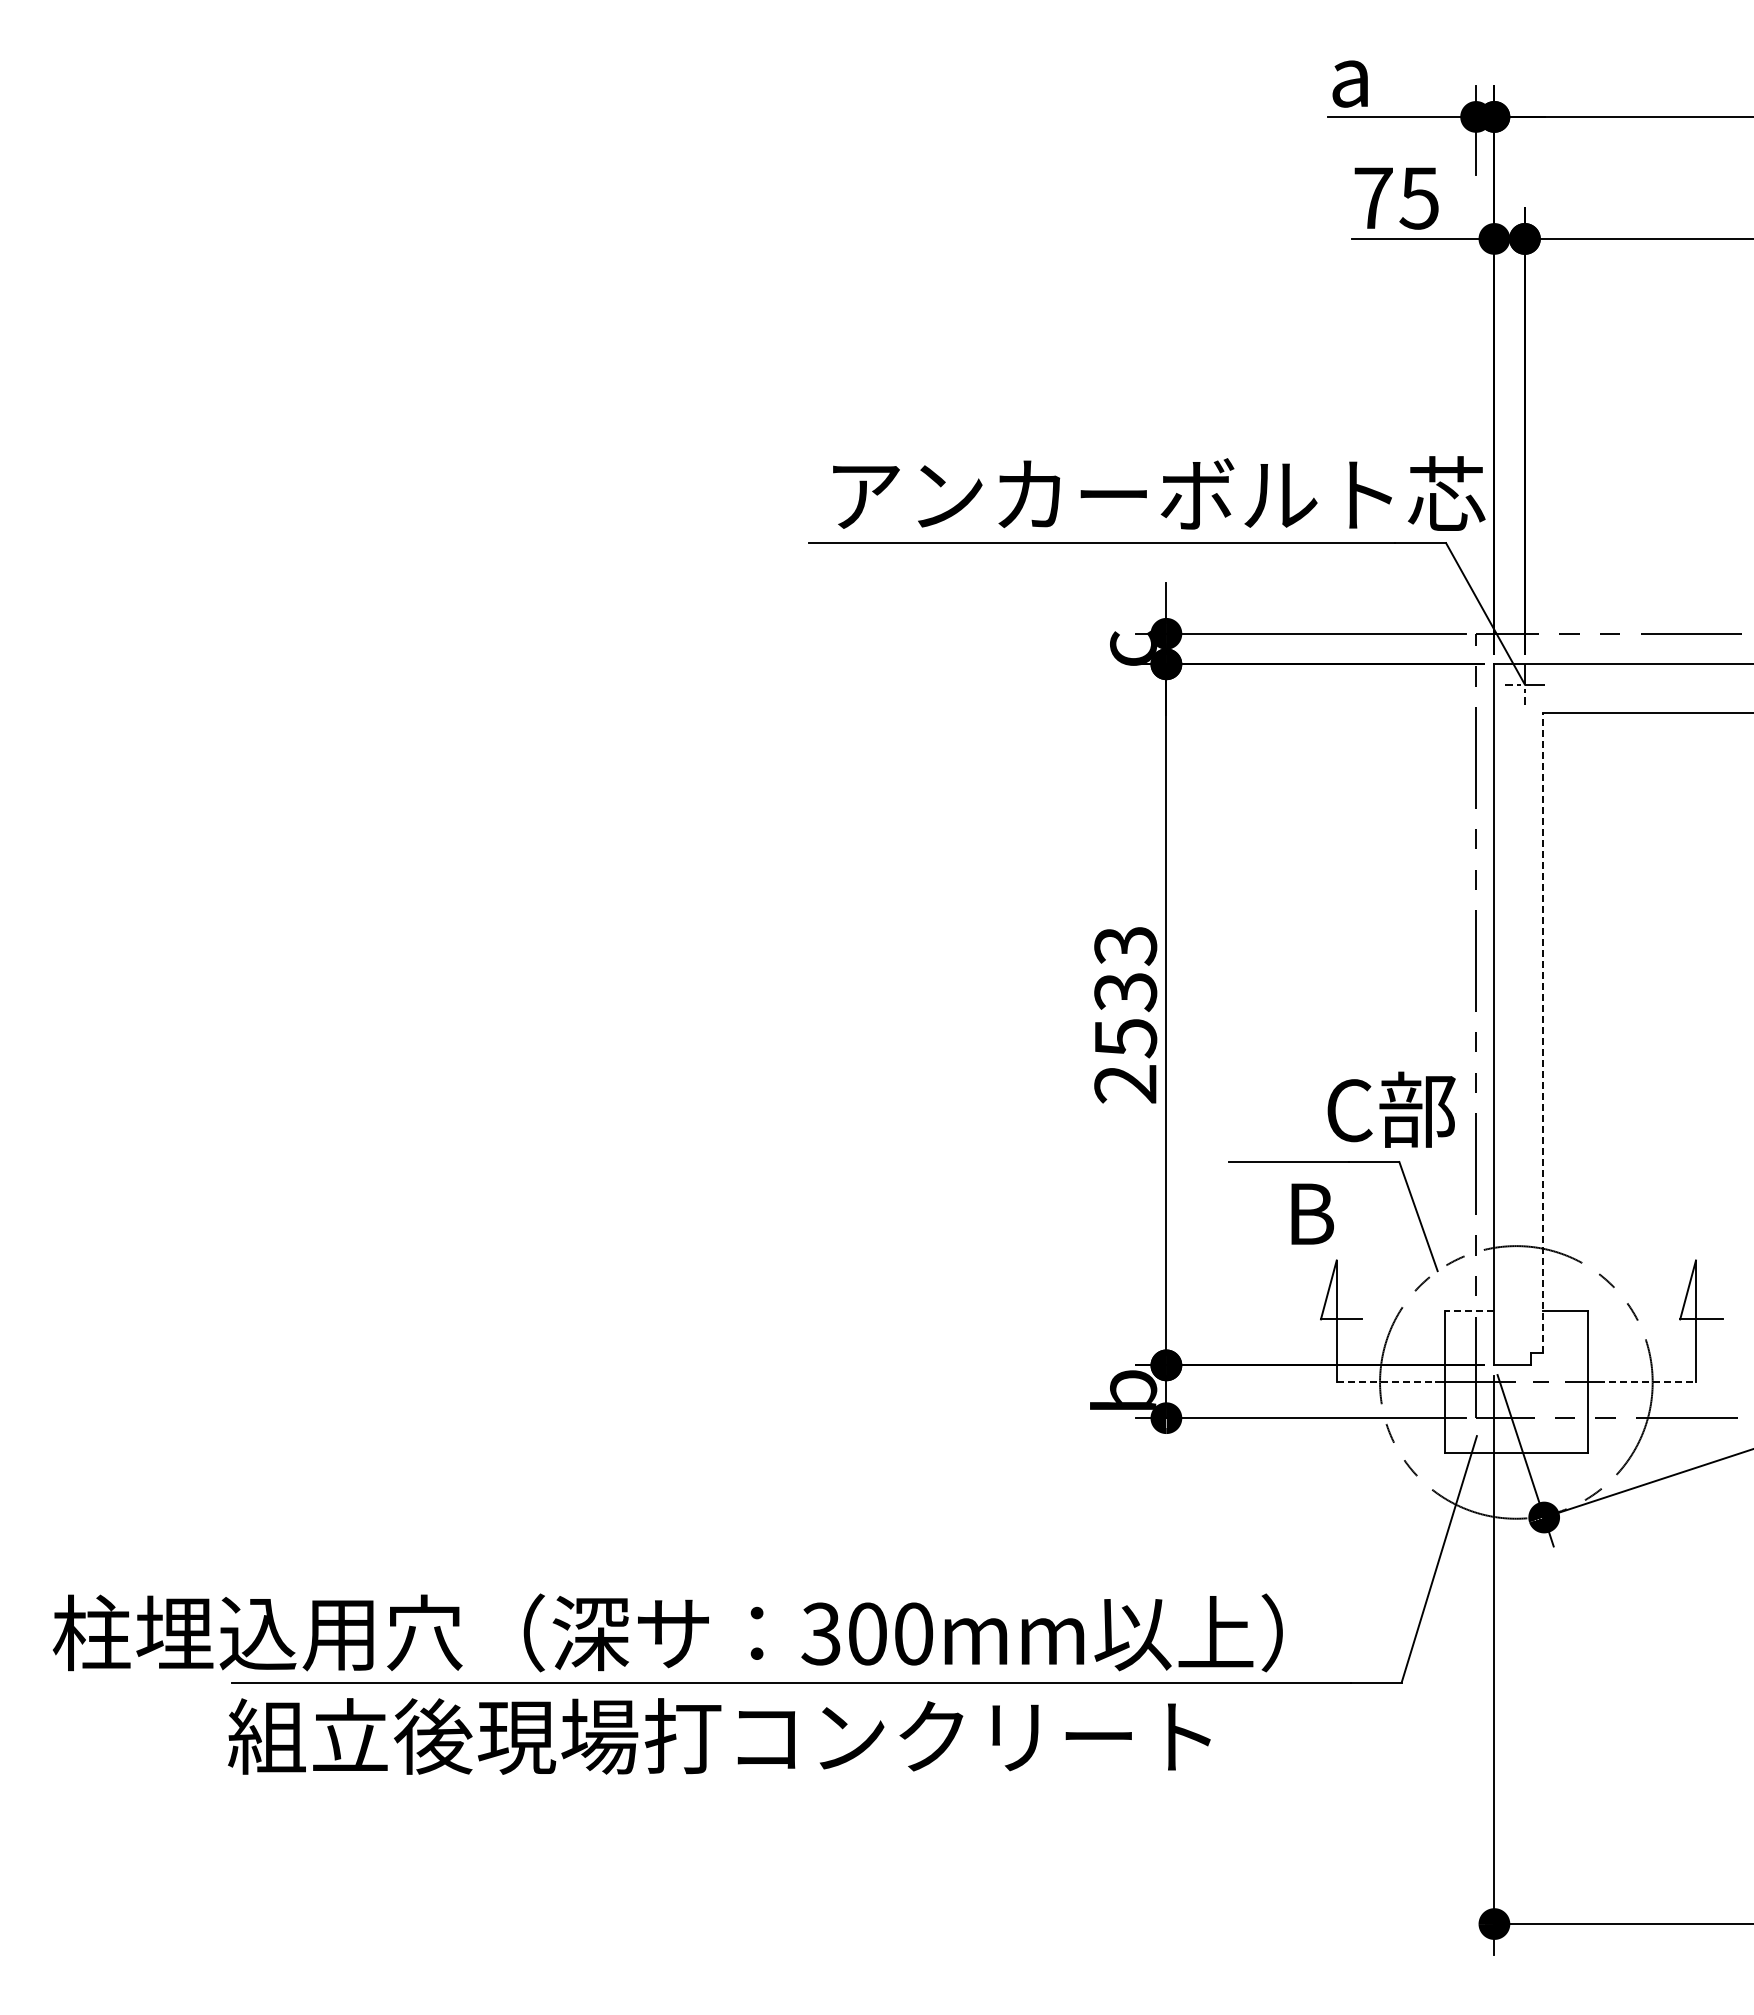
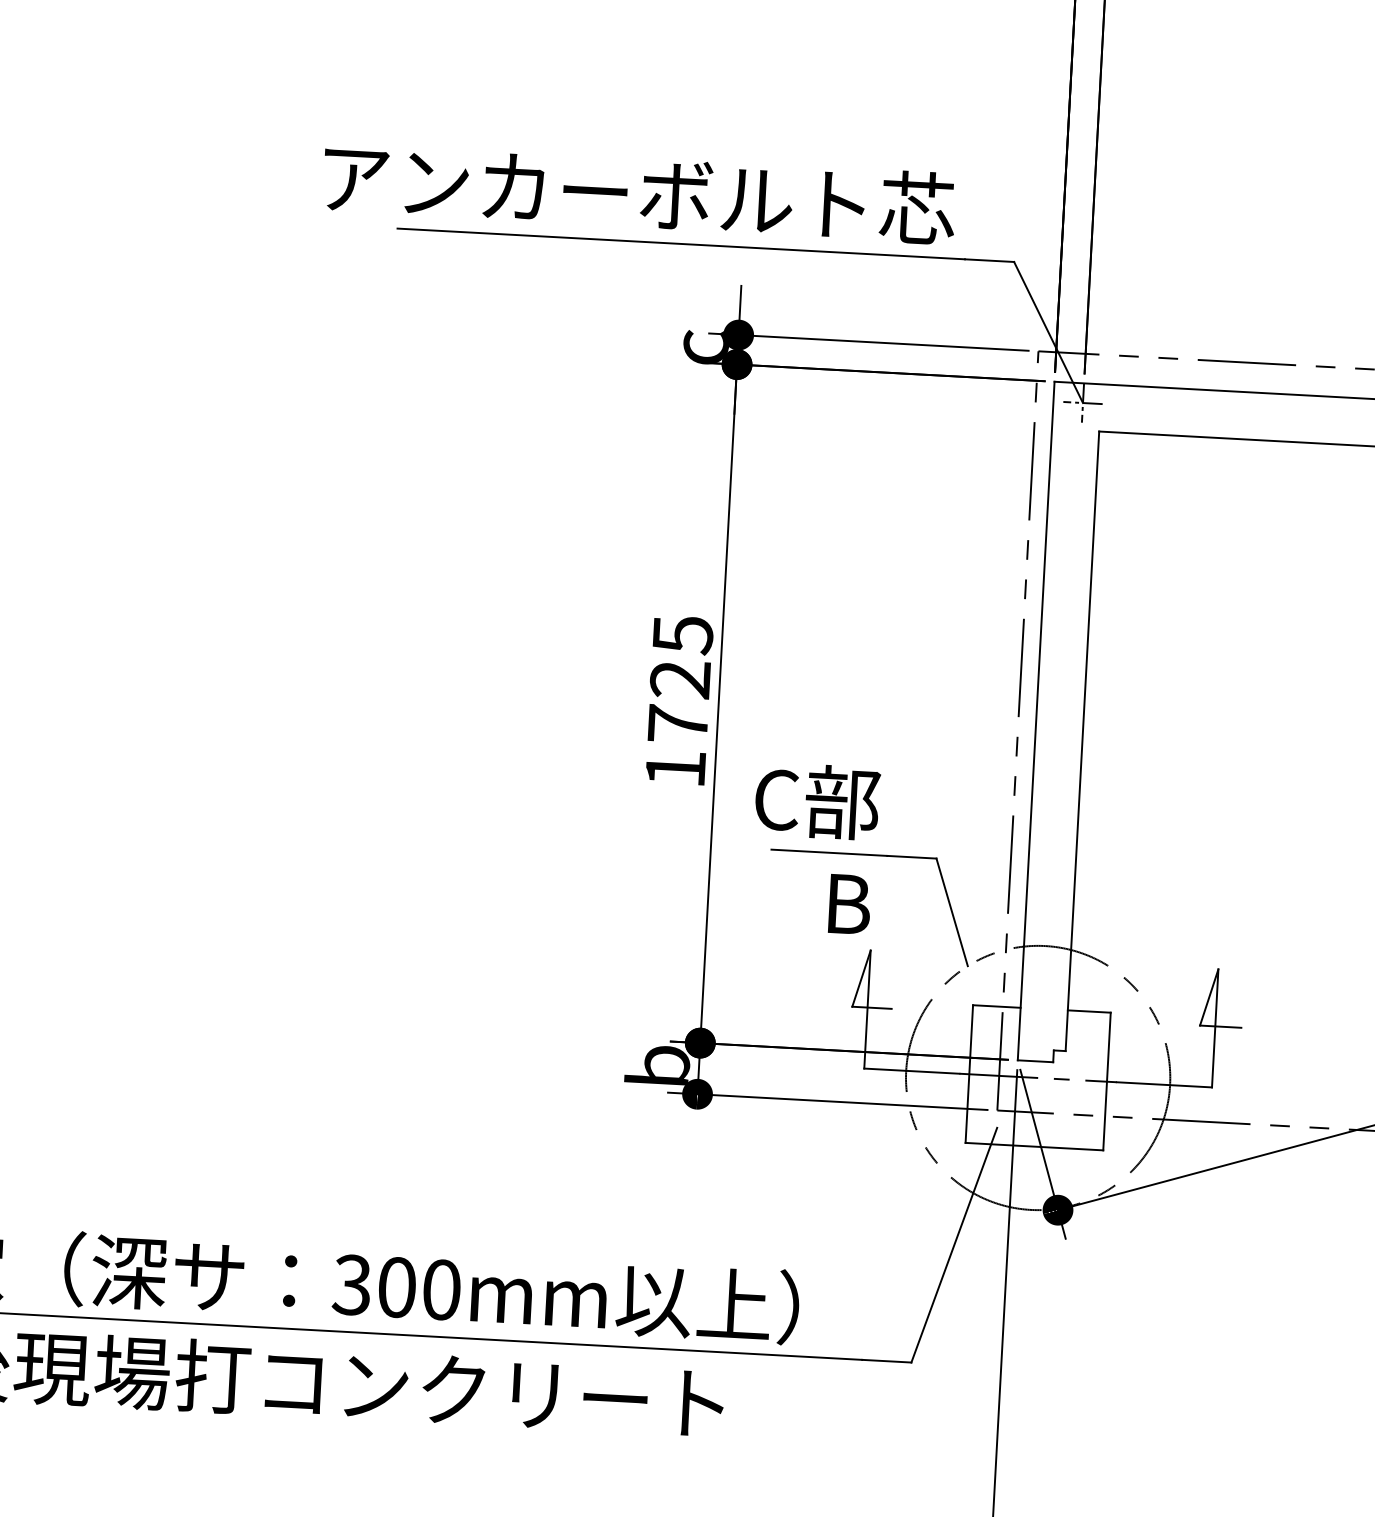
text: (1159, 493) -> (639, 192), moved
text: (1125, 1015) -> (679, 702), 2533 -> 1725
line: (1543, 1032) -> (1082, 740), dashed -> solid
text: (1391, 1109) -> (817, 801), moved
line: (1469, 1311) -> (996, 1006), dashed -> solid
line: (1386, 1382) -> (912, 1071), dashed -> solid
line: (1647, 1382) -> (1165, 1084), dashed -> solid

